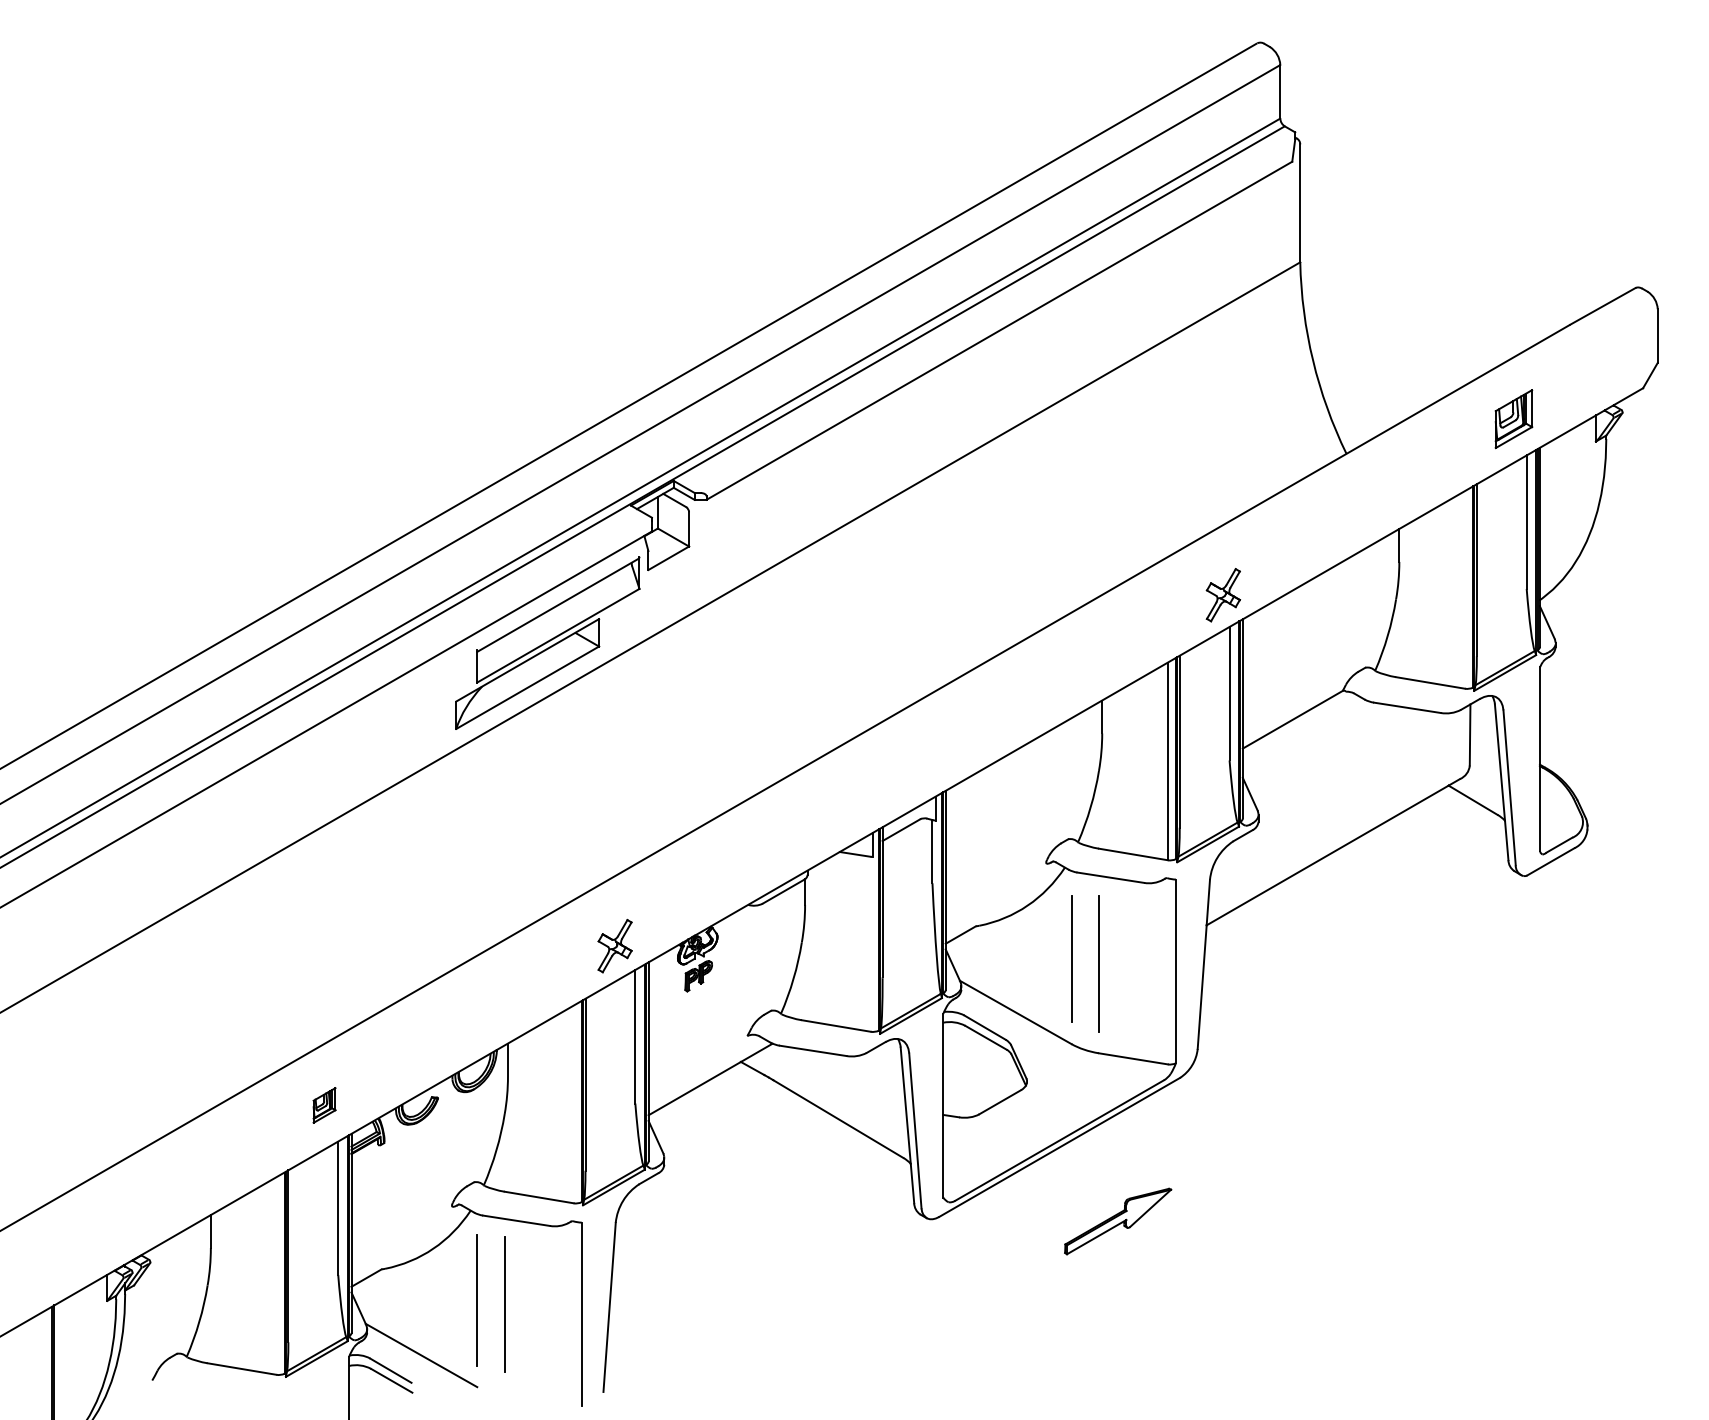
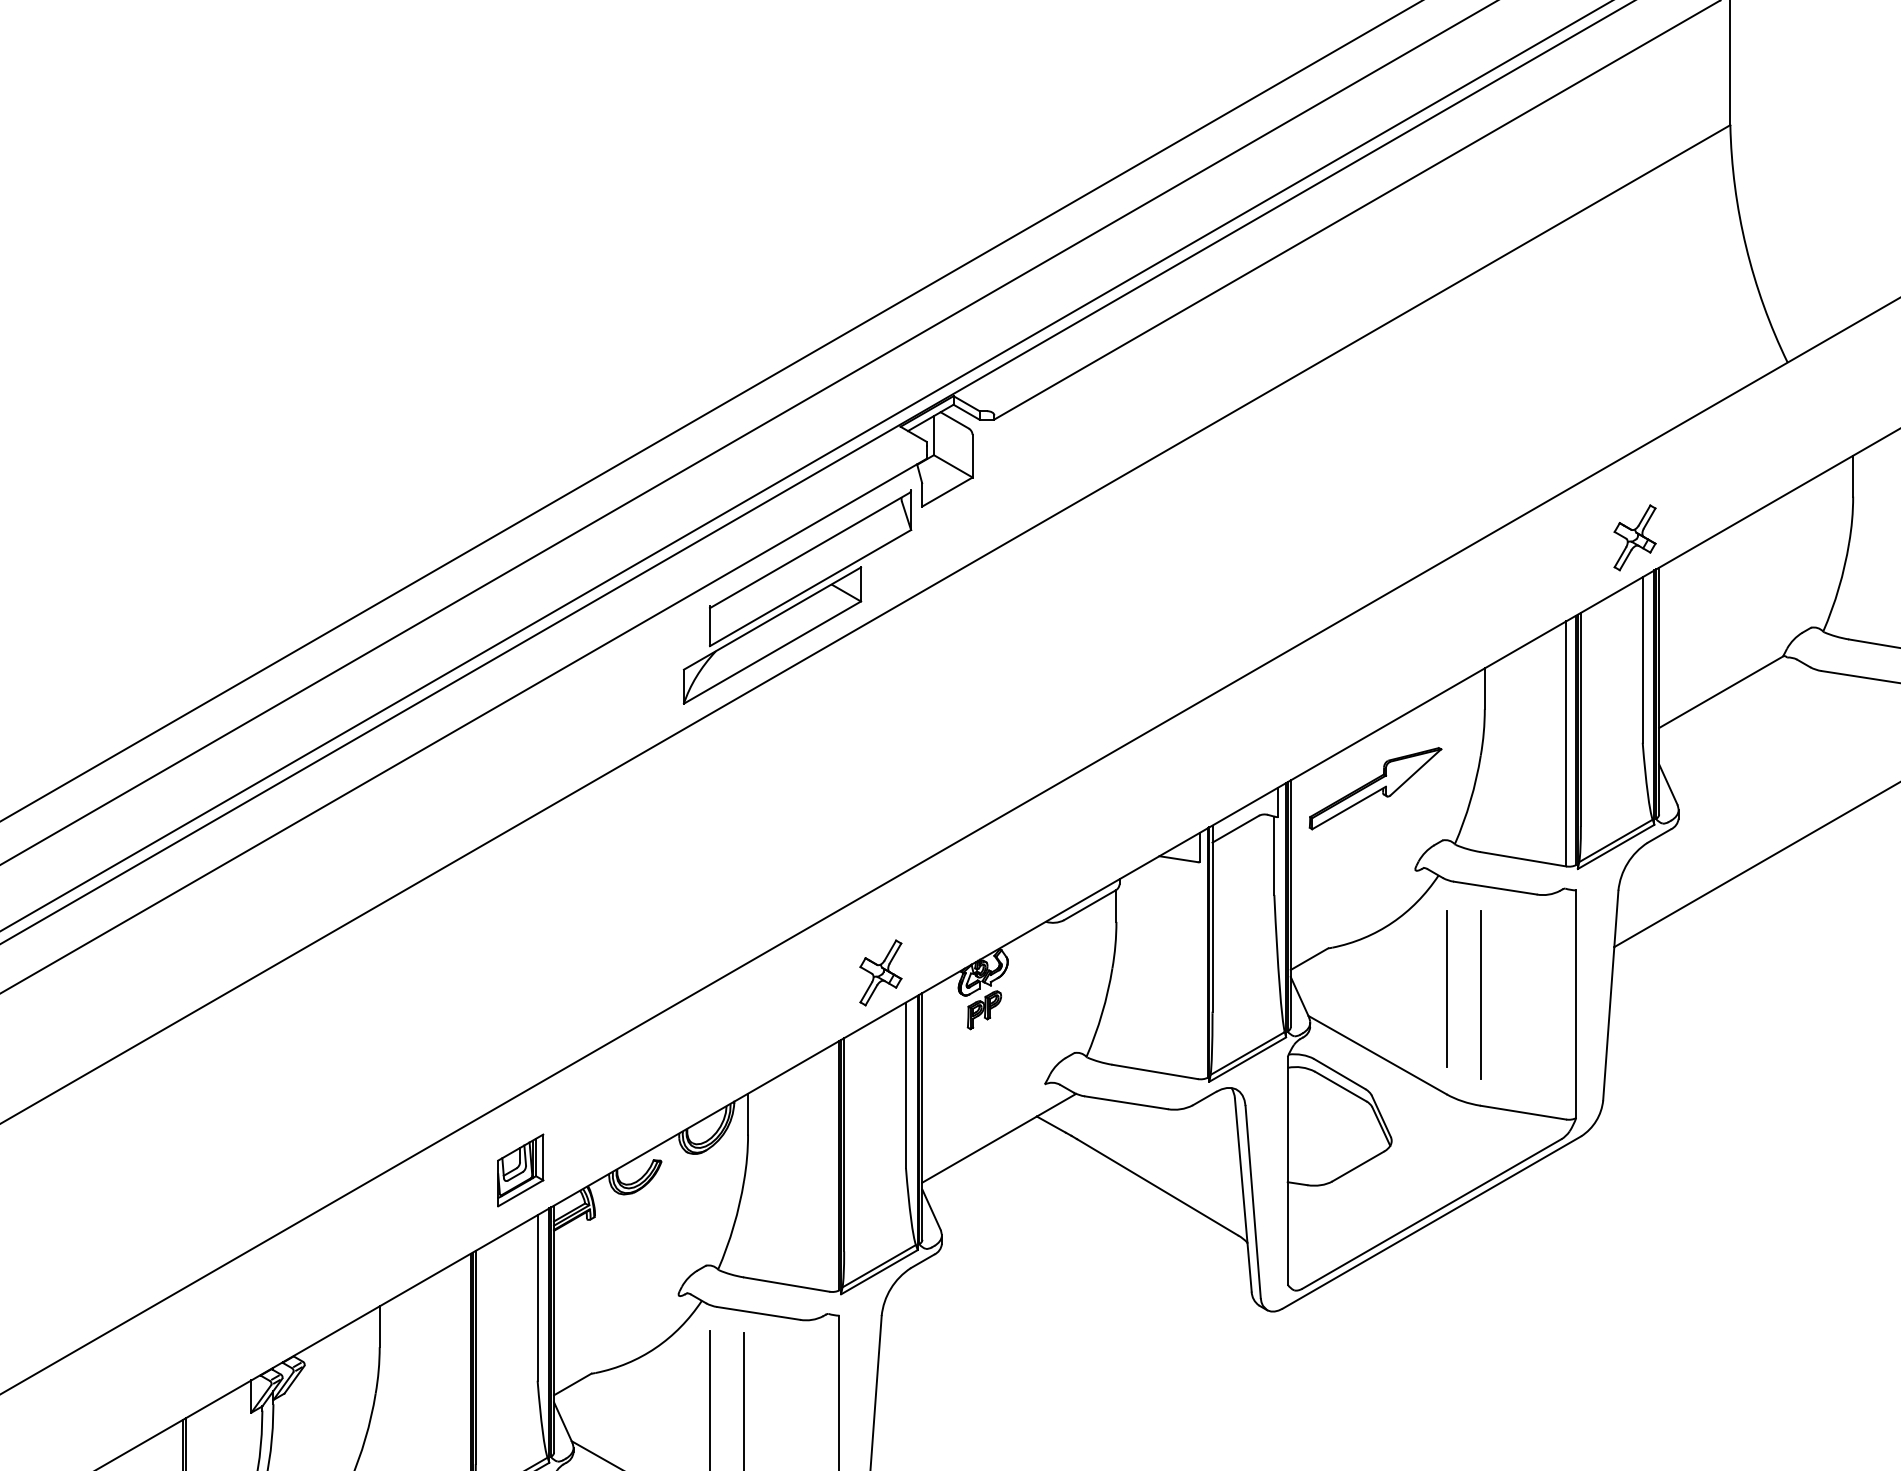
part: (324, 1105) -> (520, 1170), size x1.67
part: (1118, 1221) -> (1376, 788), moved

